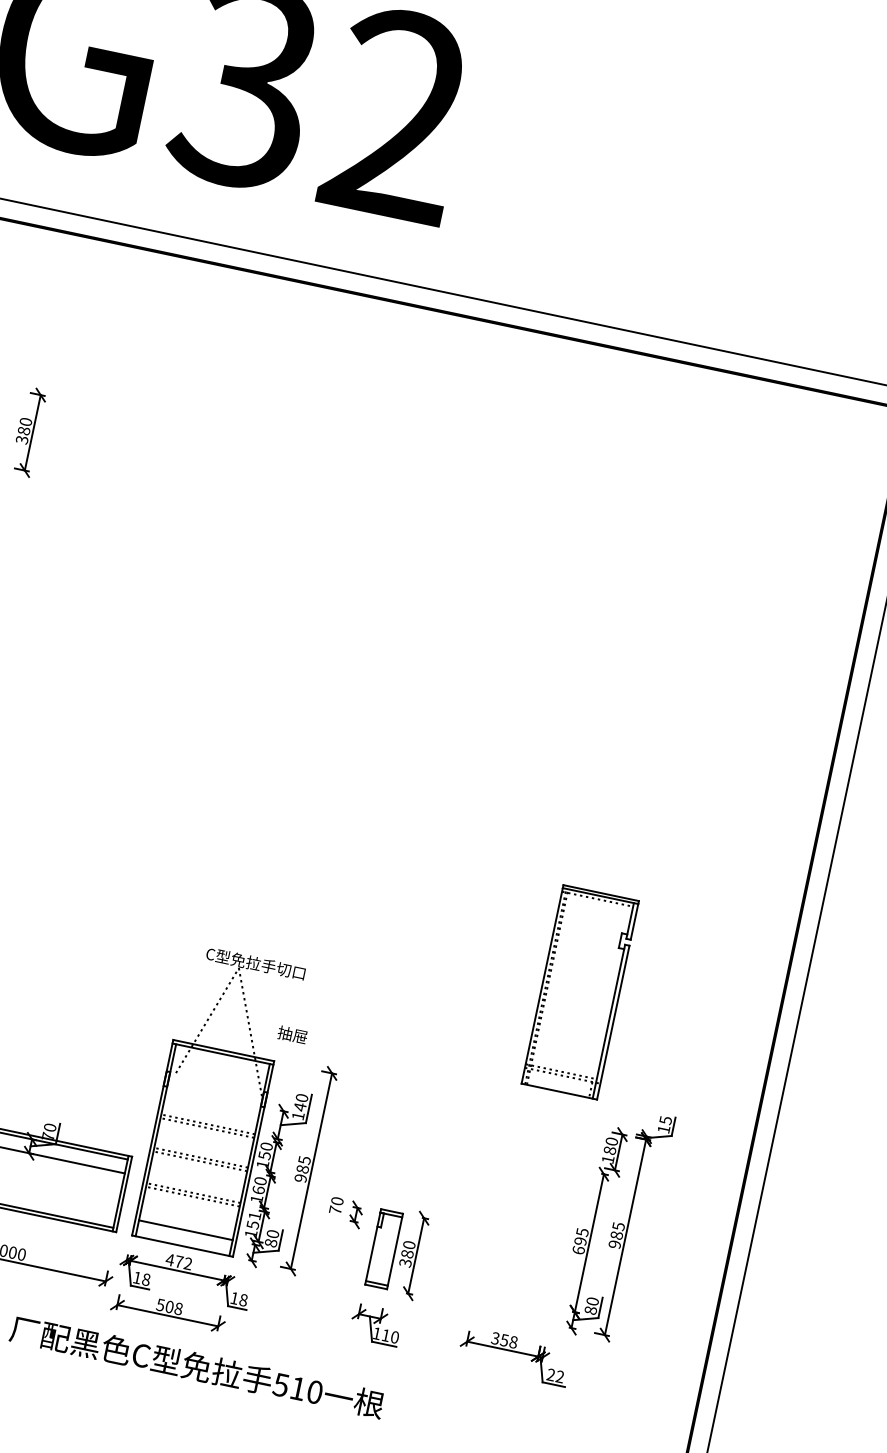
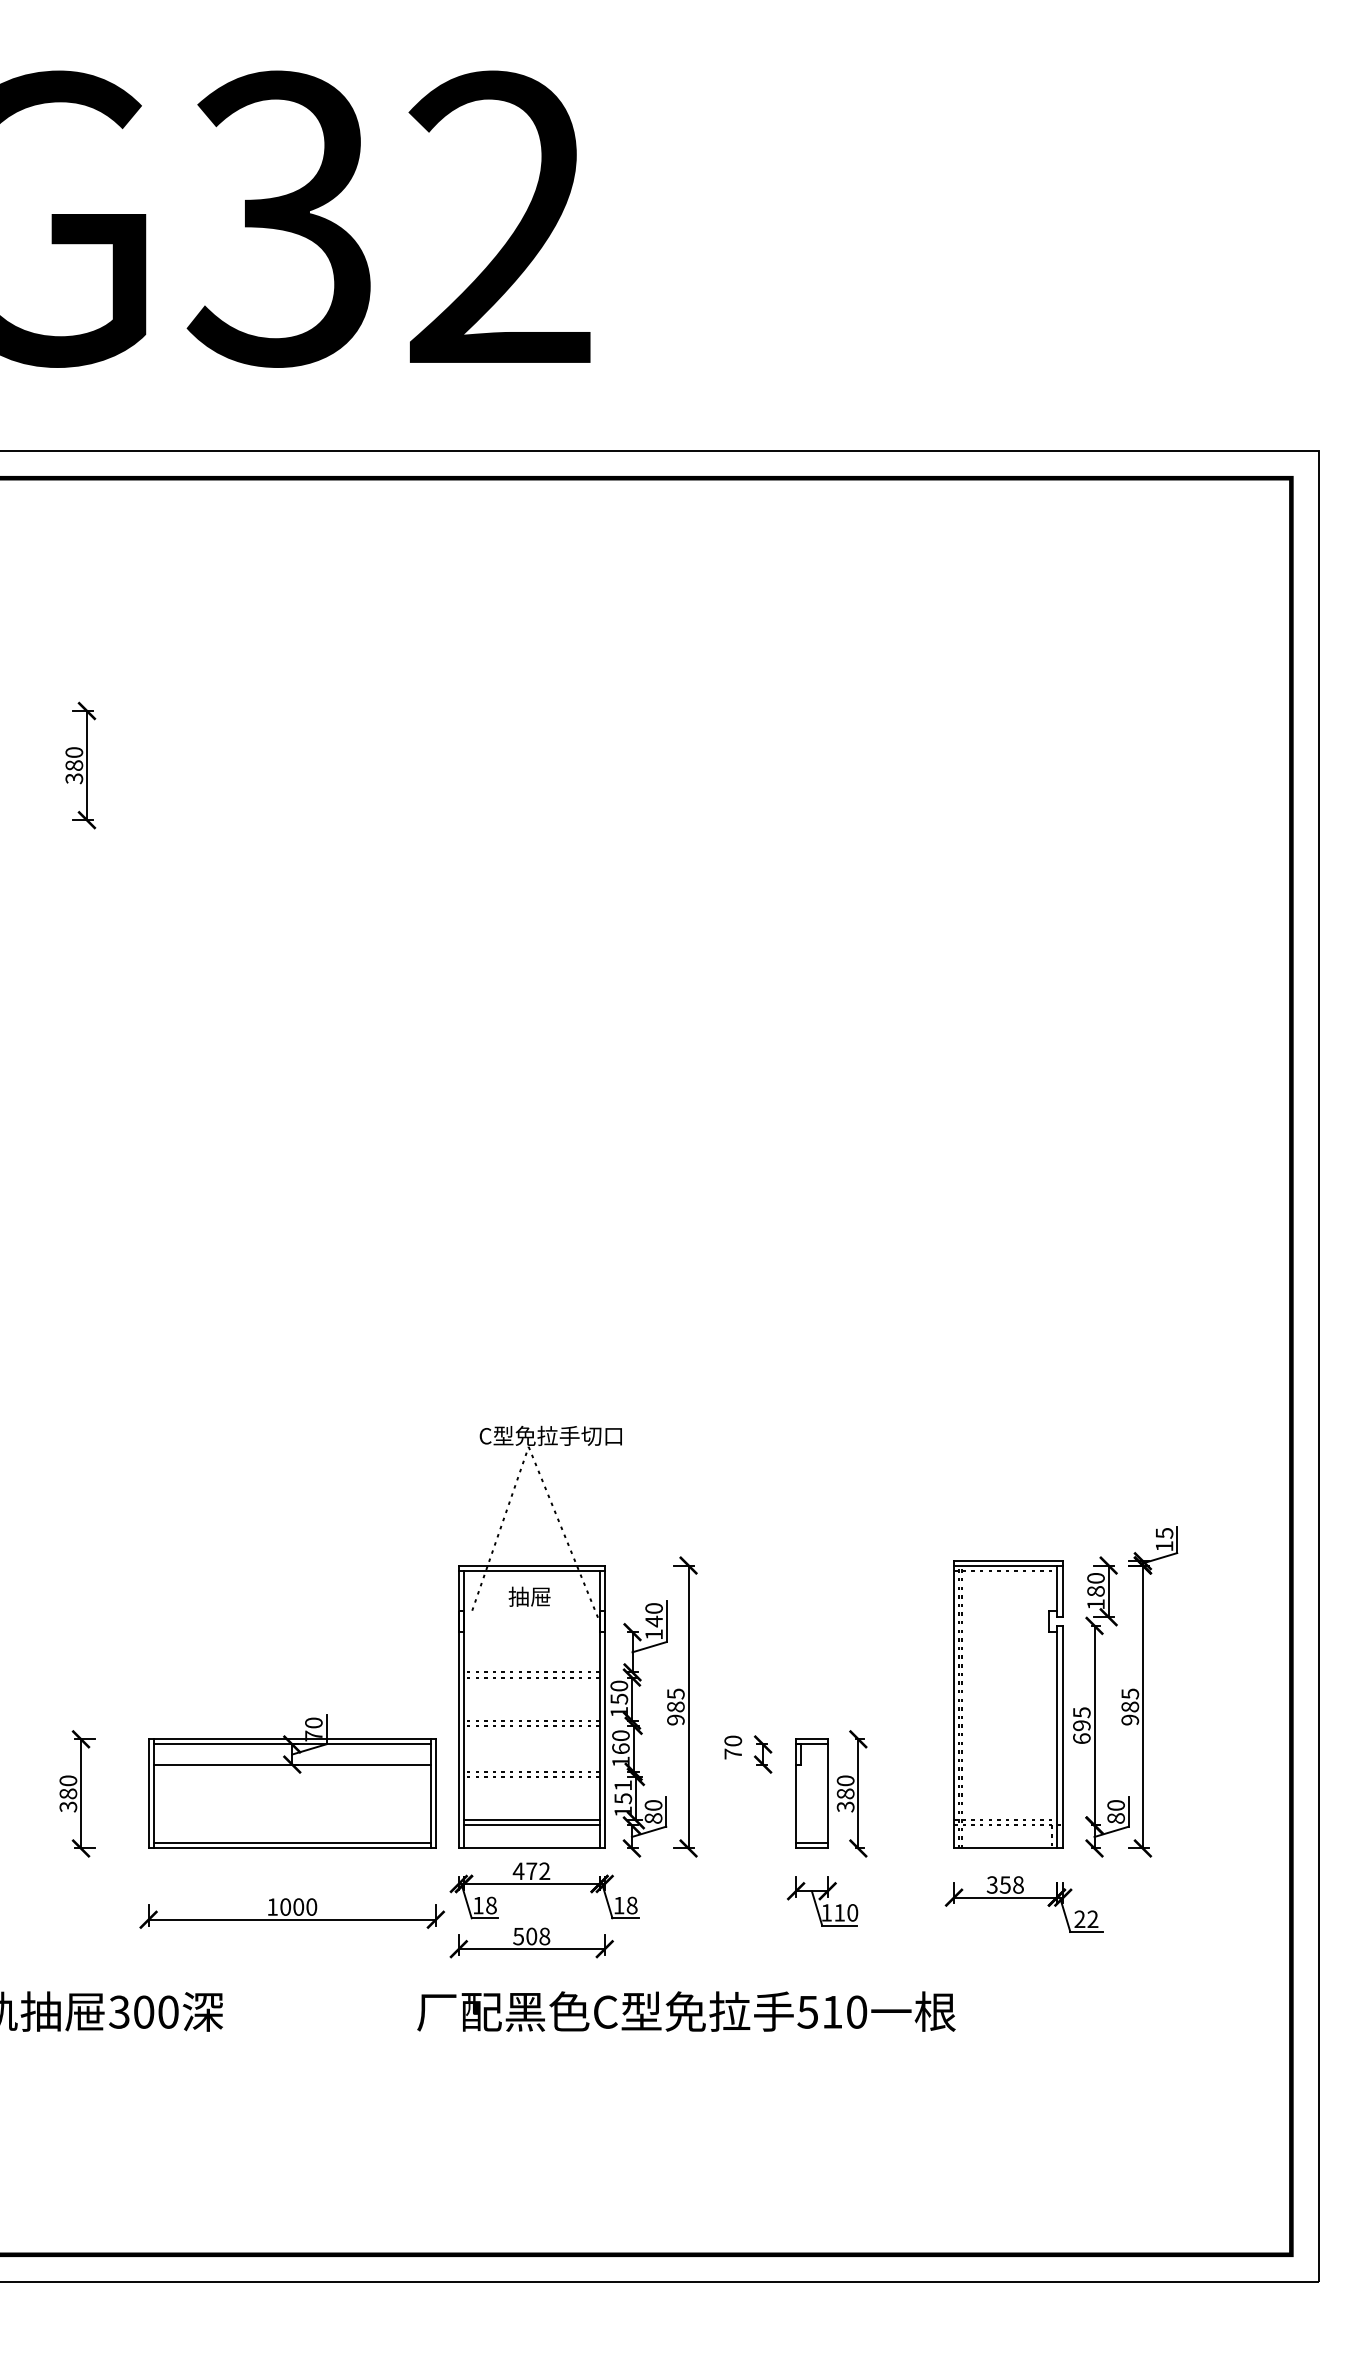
part: (580, 992) -> (1008, 1704), moved
text: (292, 1034) -> (529, 1596), moved
line: (186, 1226) -> (531, 1820), added
text: (197, 1366) -> (686, 2011), moved

